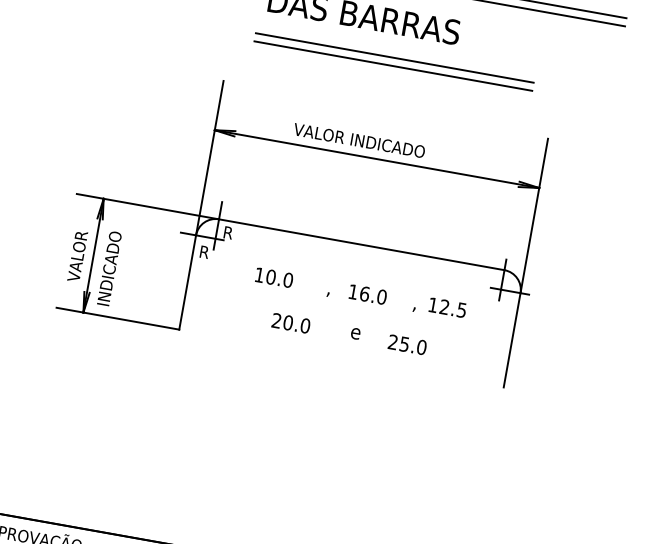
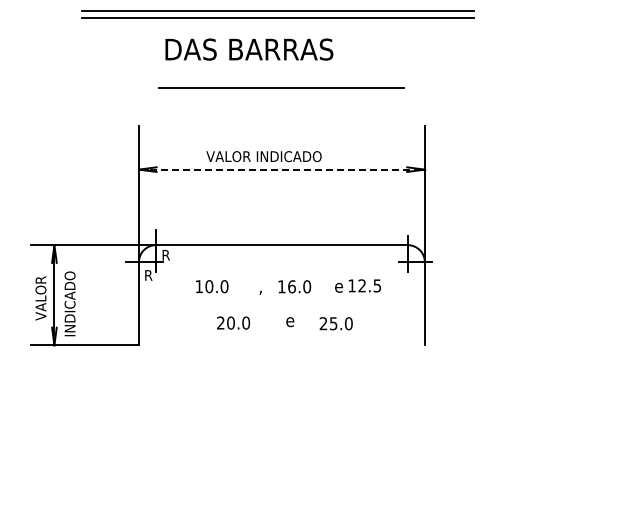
line: (394, 57) -> (281, 80), removed
line: (377, 159) -> (282, 169), solid -> dashed
text: (418, 305) -> (339, 288), , -> e

